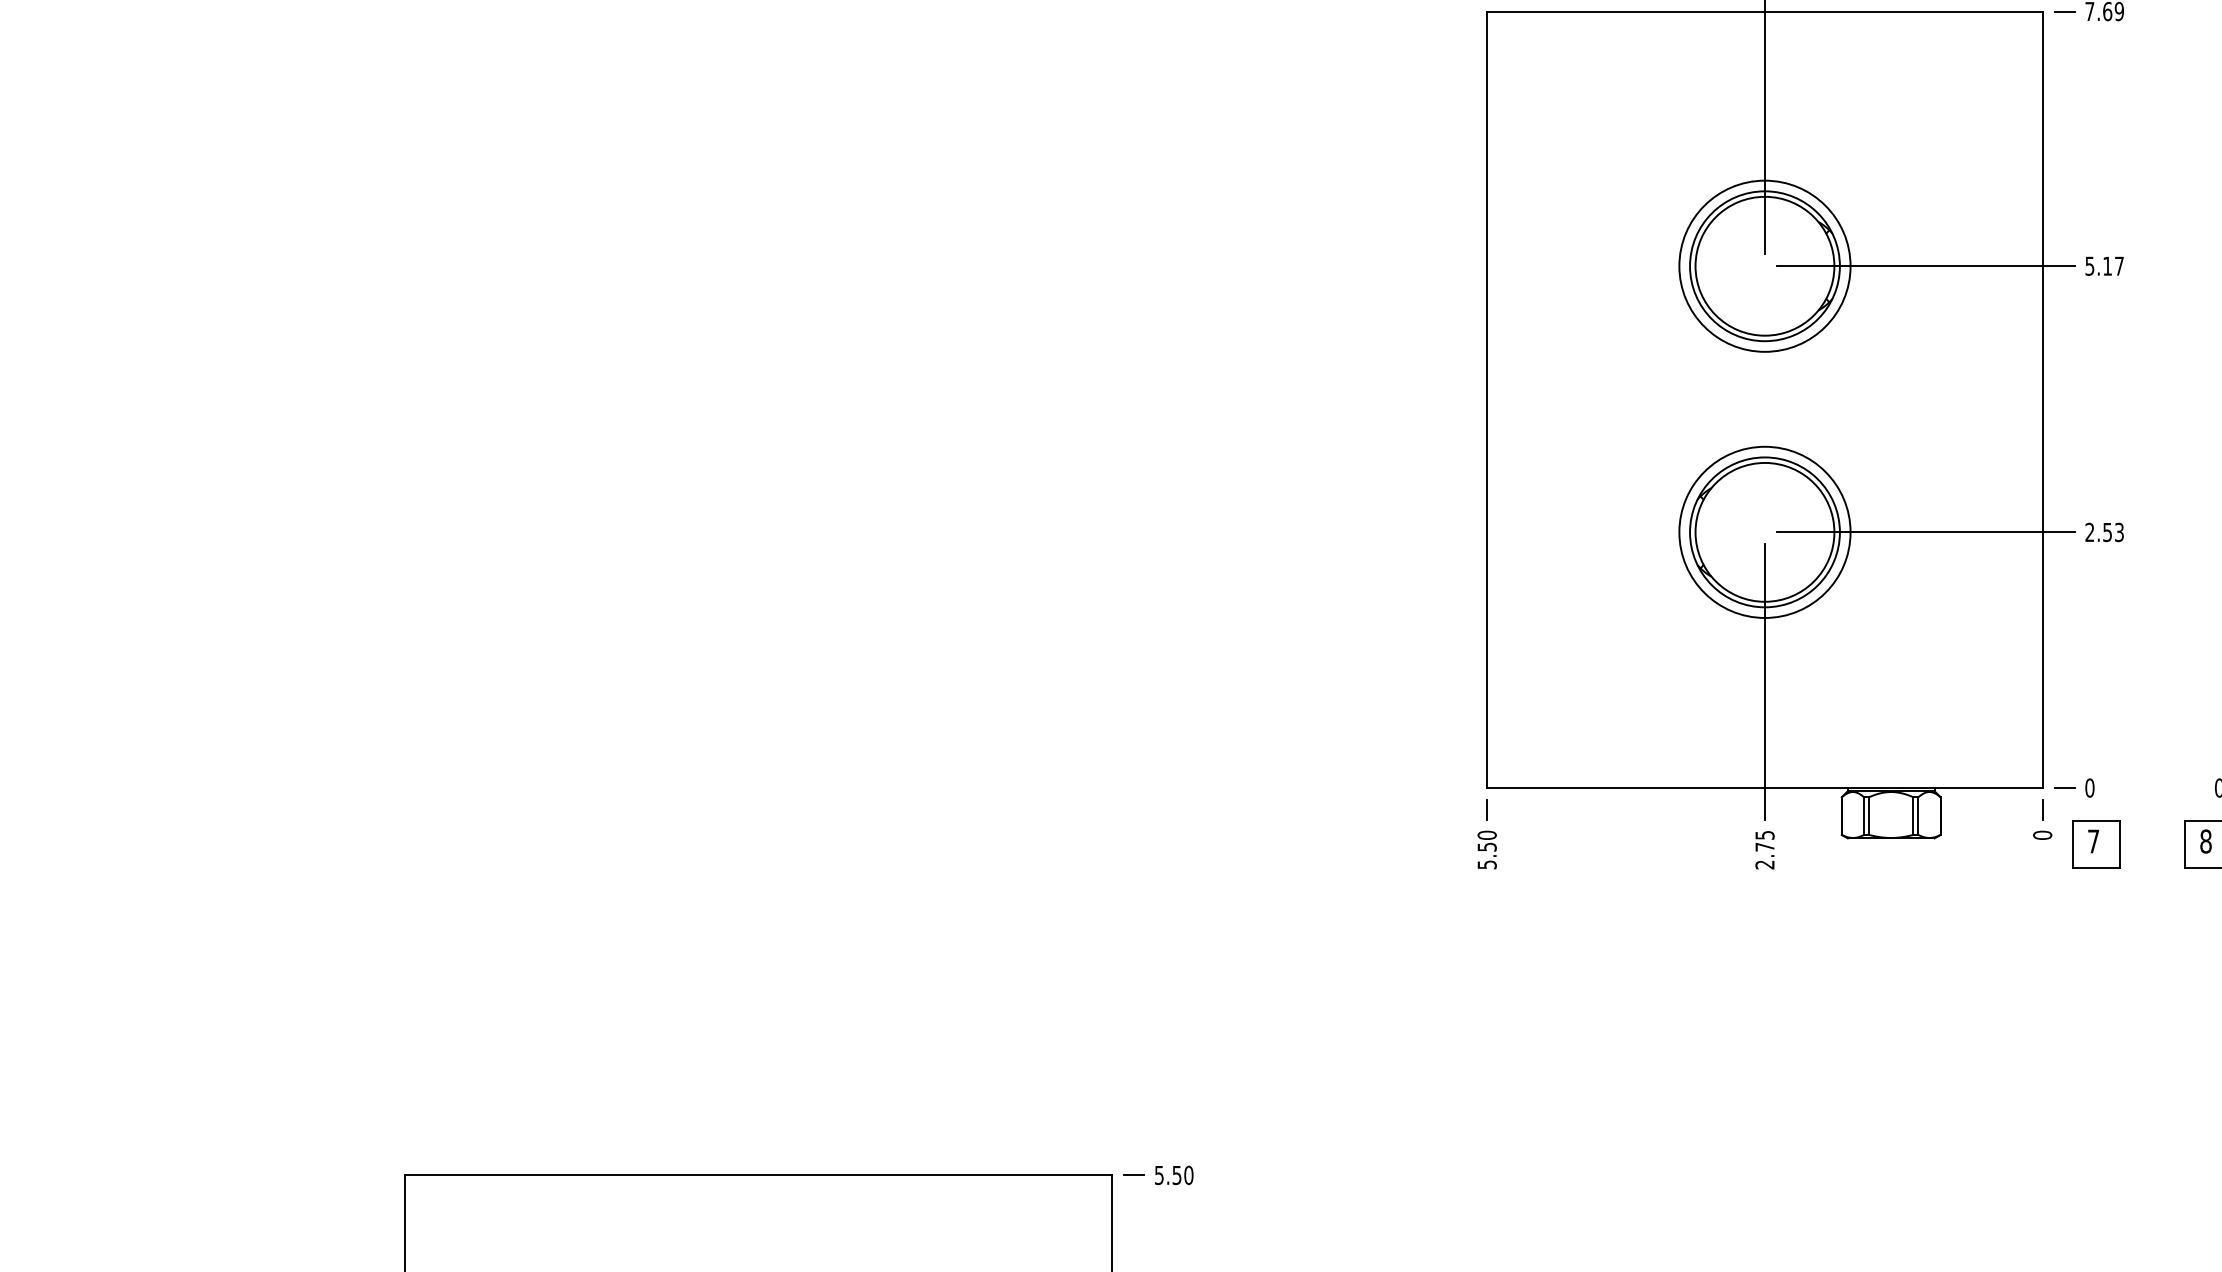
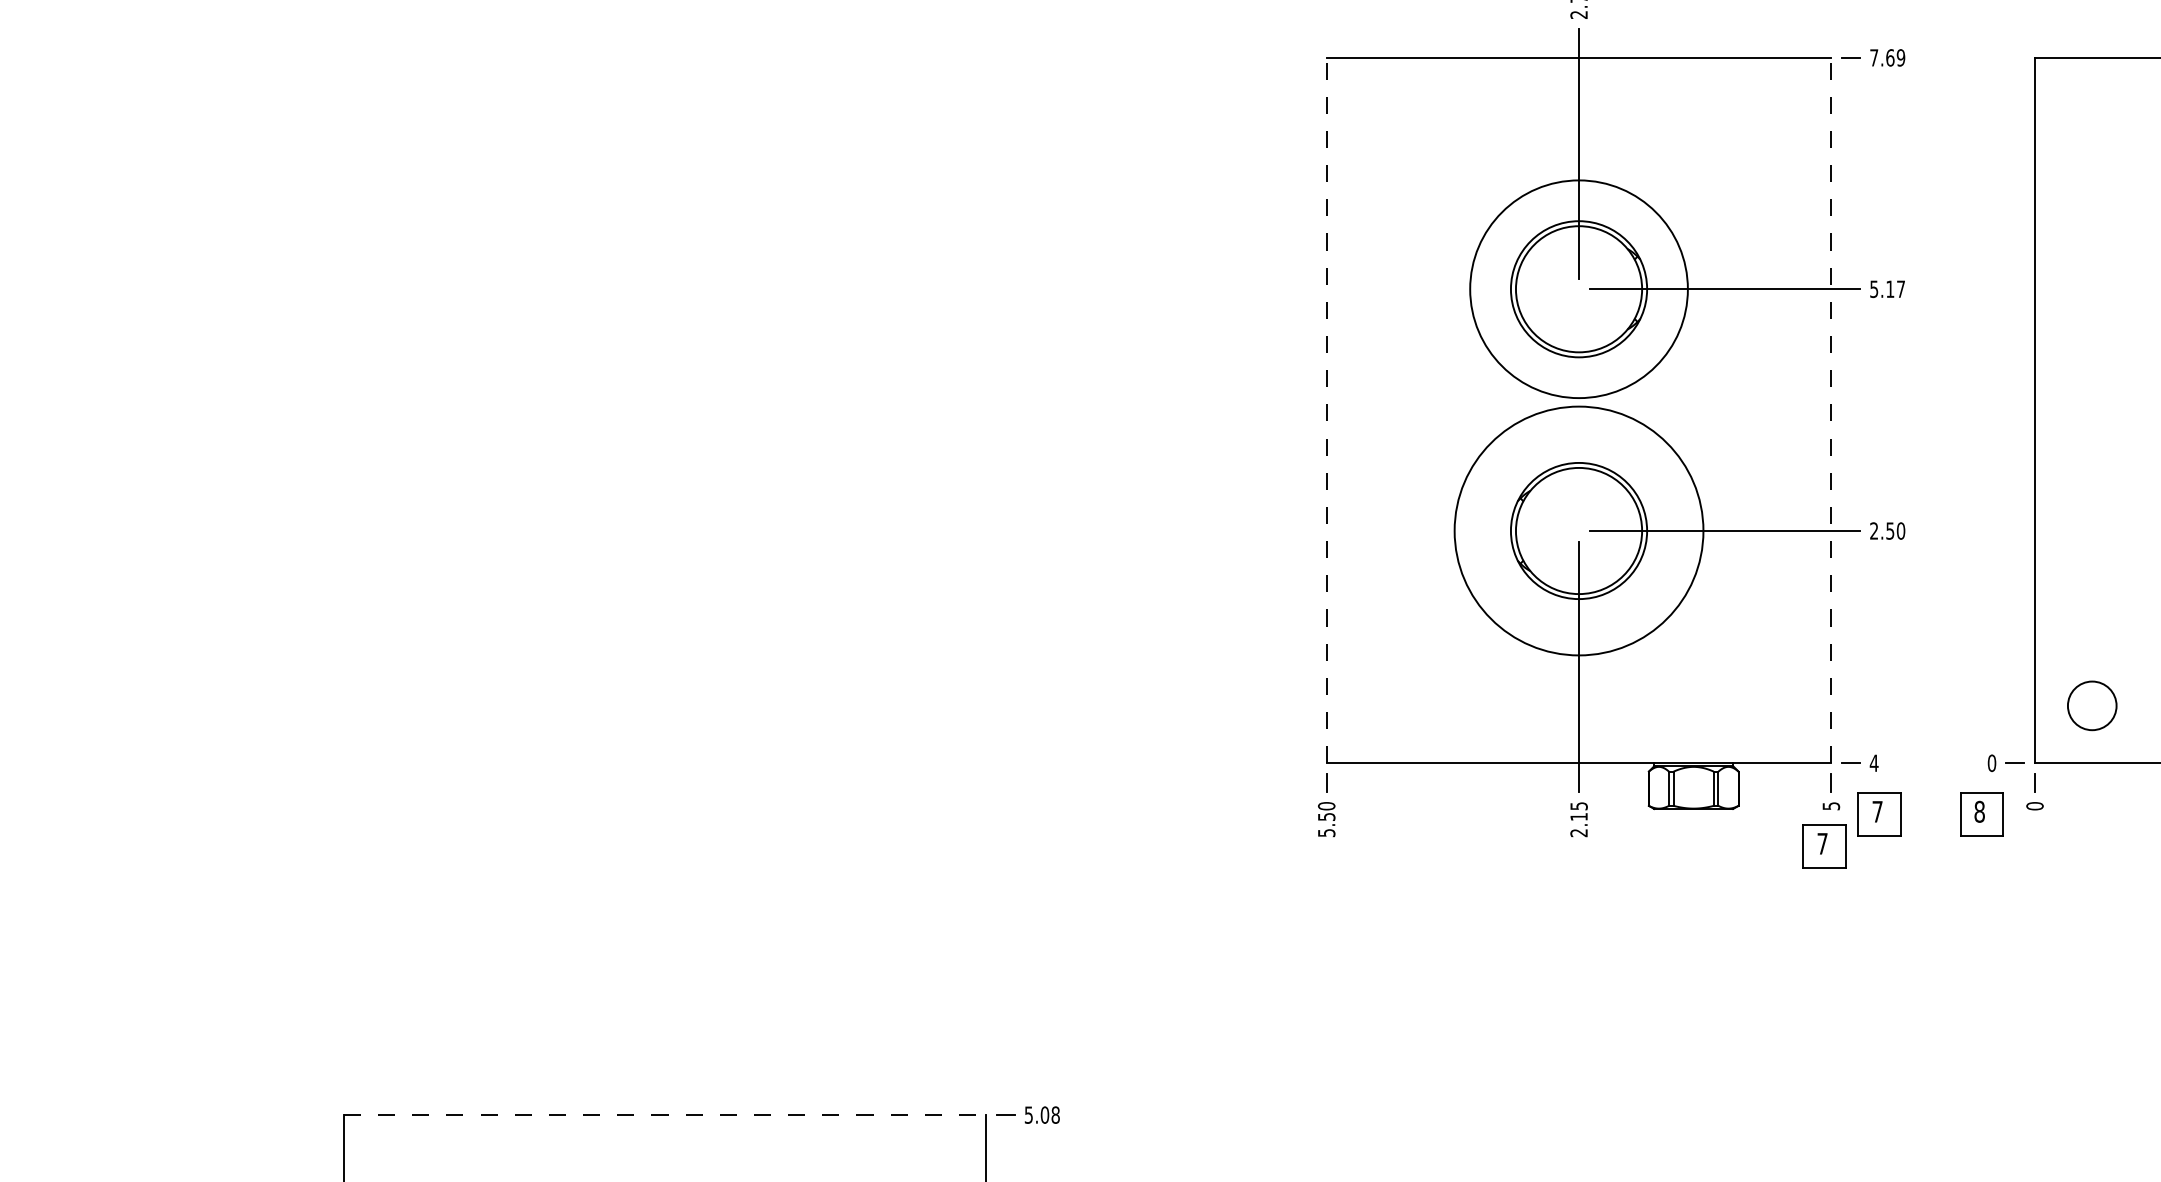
circle: (1764, 266) -> (1578, 289), size x1.4
line: (1486, 399) -> (1326, 410), solid -> dashed
line: (2042, 399) -> (1831, 410), solid -> dashed
circle: (1764, 531) -> (1578, 530), size x1.6
text: (2118, 531) -> (1900, 530), 2.53 -> 2.50
text: (2089, 788) -> (1873, 763), 0 -> 4
text: (2042, 835) -> (1831, 806), 0 -> 5
text: (1764, 846) -> (1578, 816), 2.75 -> 2.15
part: (2035, 879) -> (1824, 846), added
text: (1182, 1174) -> (1049, 1114), 5.50 -> 5.08
line: (759, 1175) -> (665, 1115), solid -> dashed

